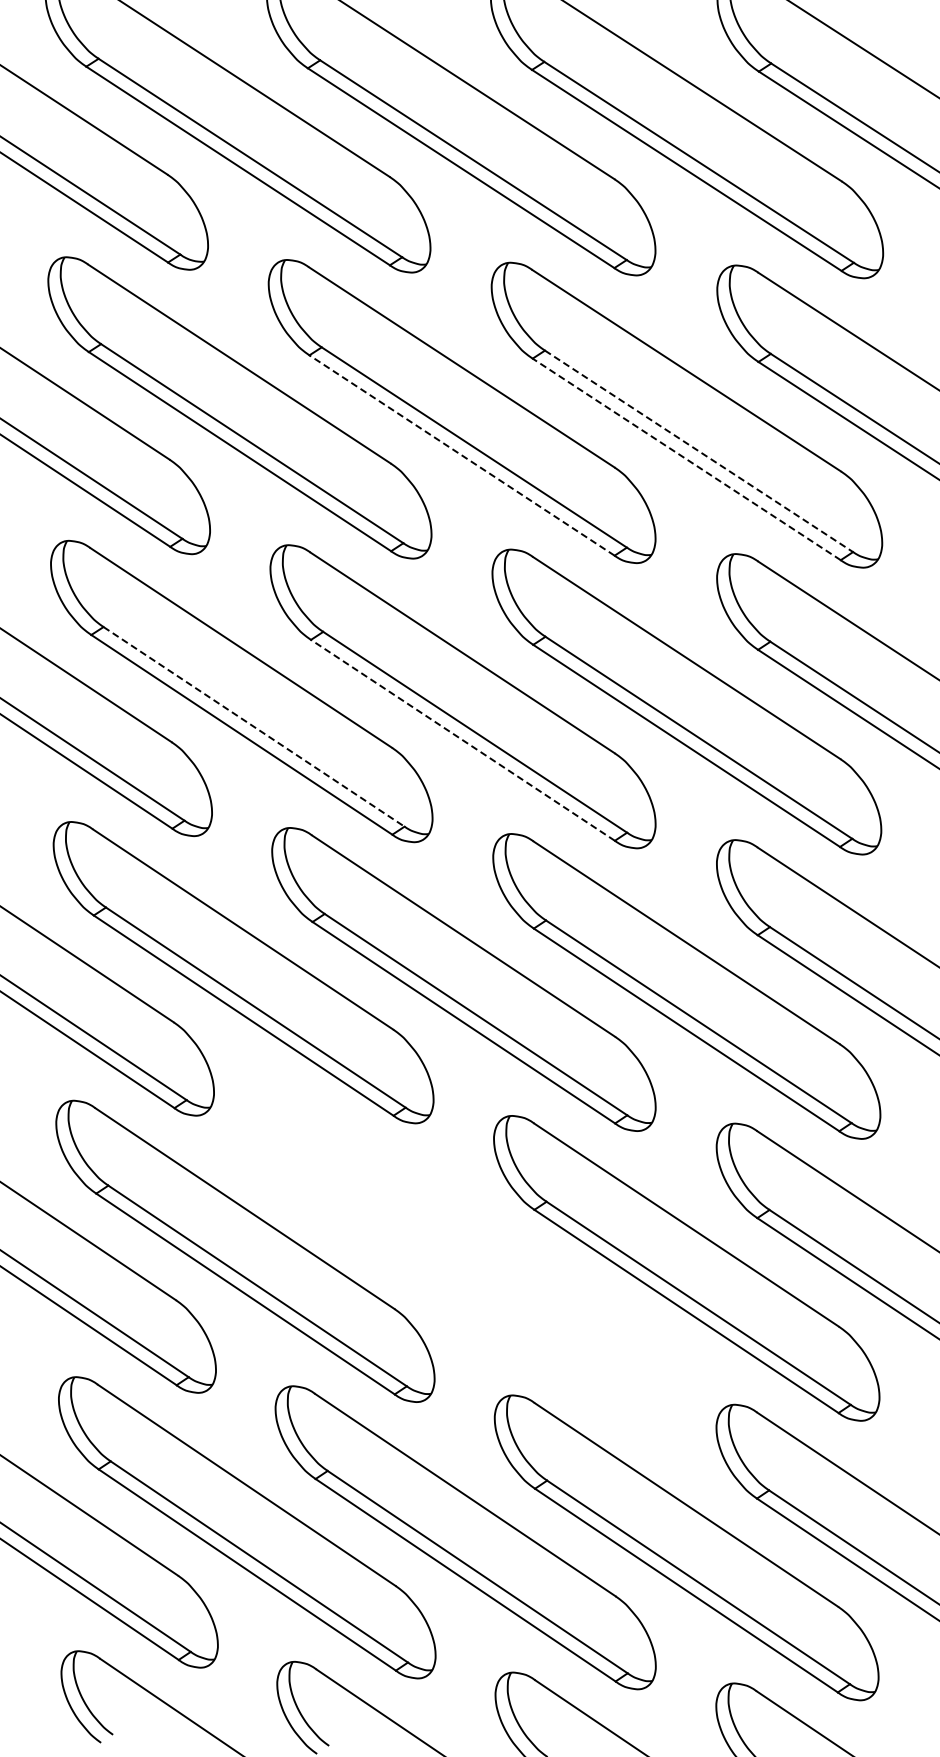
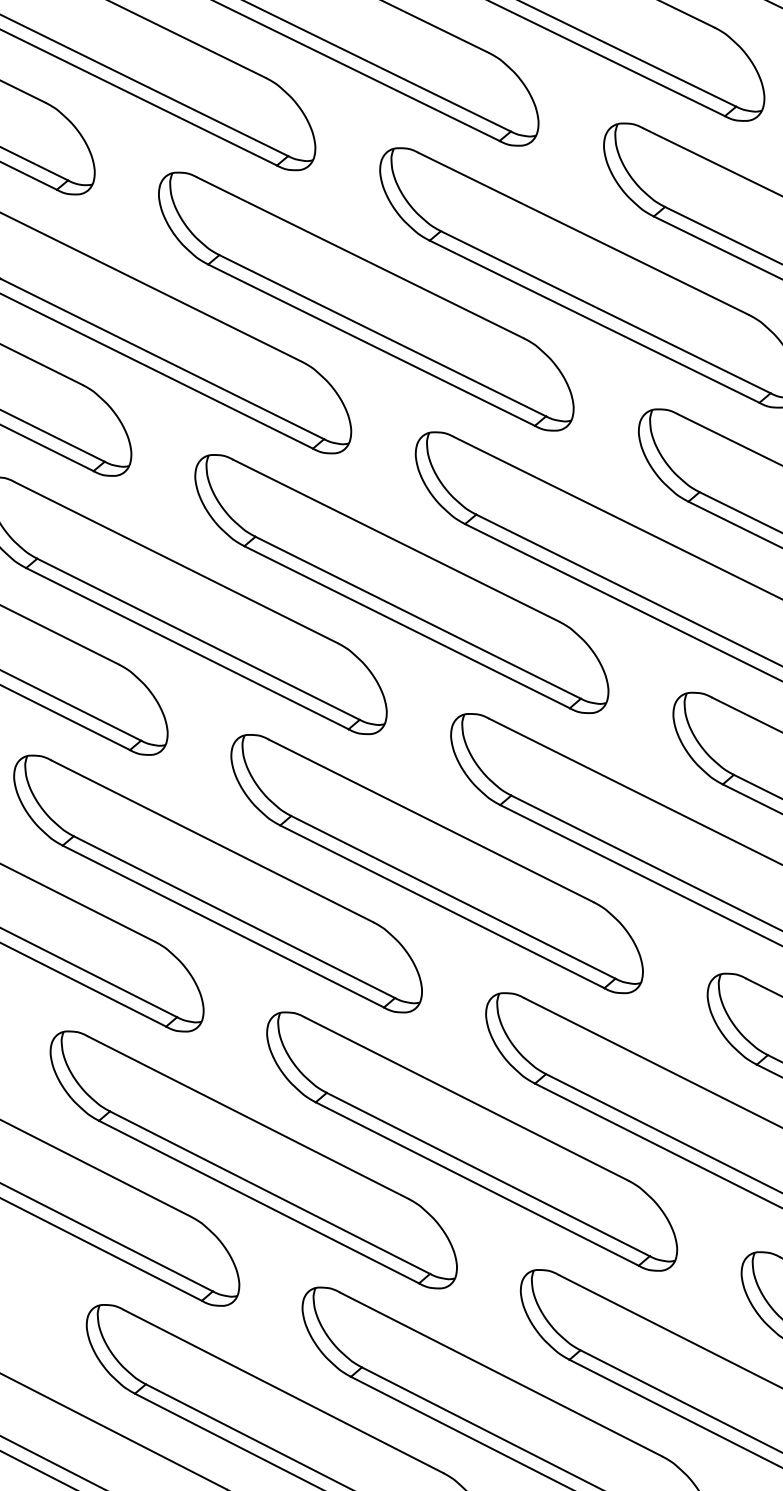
line: (699, 451) -> (606, 312), dashed -> solid
line: (462, 455) -> (372, 345), dashed -> solid
line: (686, 459) -> (594, 321), dashed -> solid
line: (254, 726) -> (198, 638), dashed -> solid
line: (462, 740) -> (406, 627), dashed -> solid
part: (464, 1259) -> (471, 1141), added

